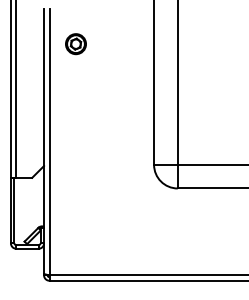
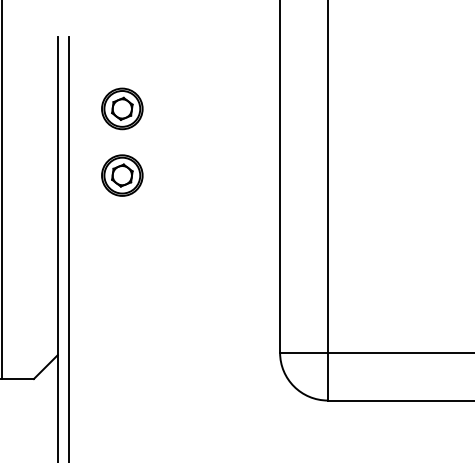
part: (75, 77) -> (121, 176), added

